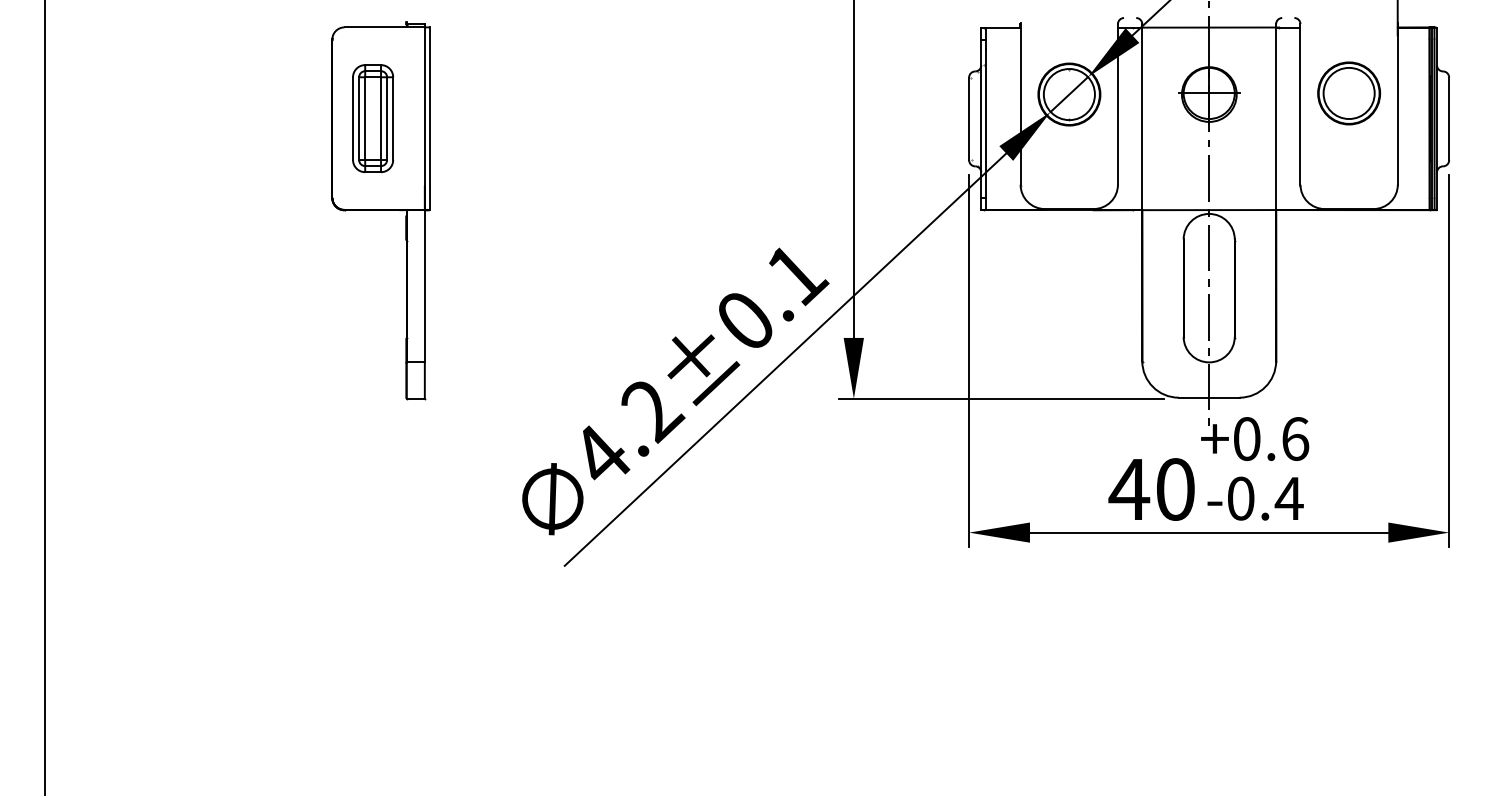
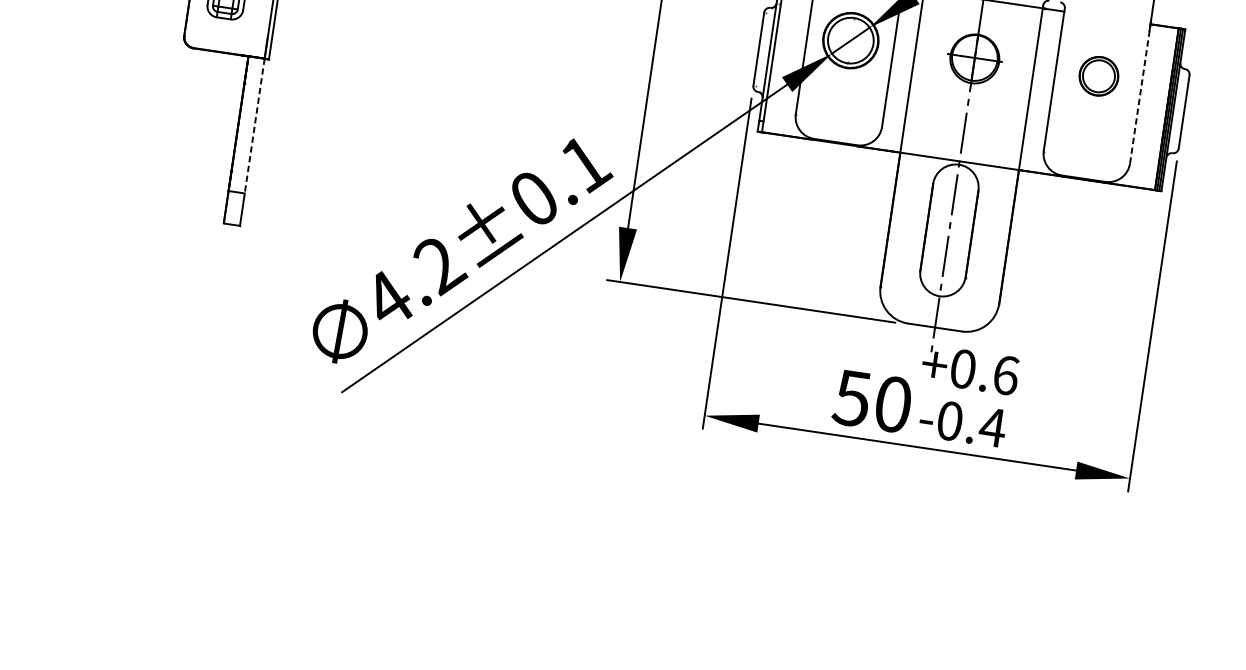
part: (1349, 93) -> (1099, 76), size x0.7
line: (1397, 103) -> (1140, 91), solid -> dashed
line: (424, 286) -> (254, 126), solid -> dashed
text: (1129, 489) -> (852, 398), 40 -> 50

